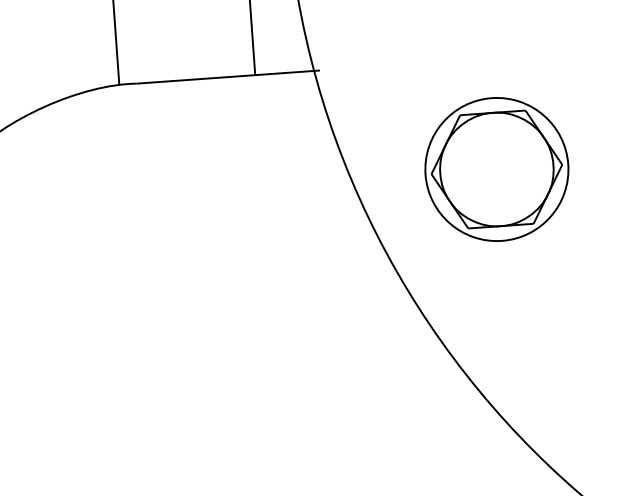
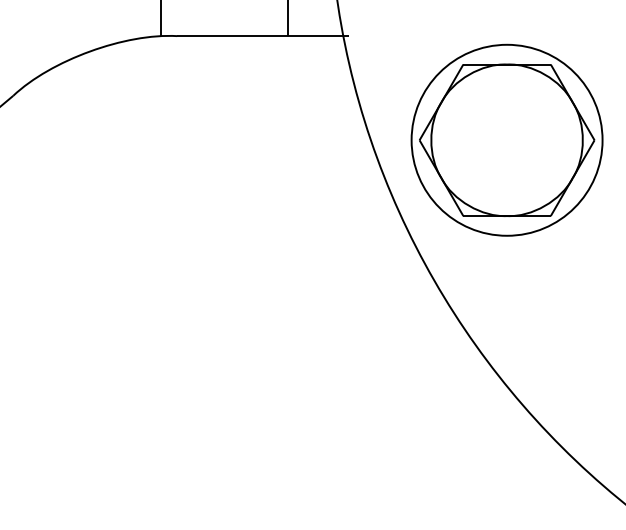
part: (496, 168) -> (506, 139), size x1.43

